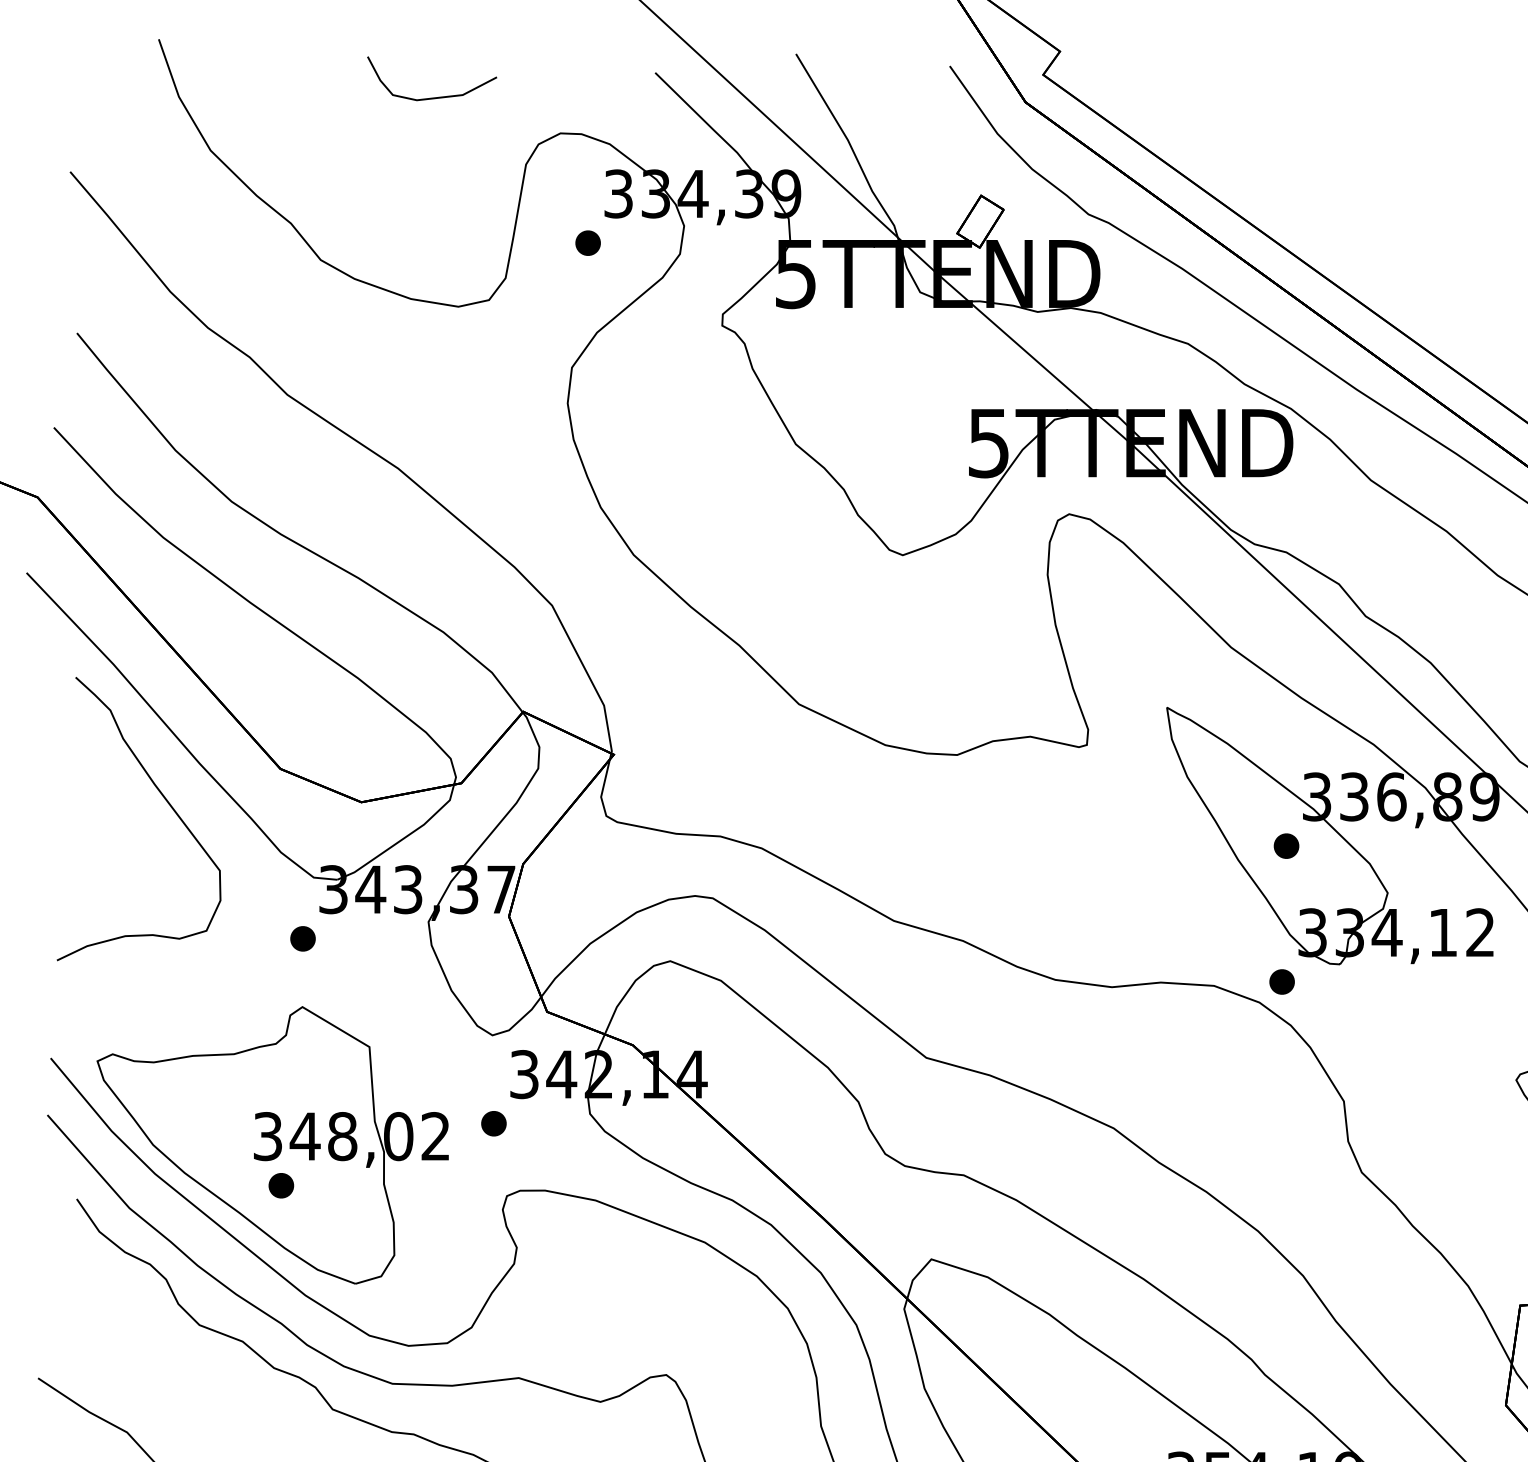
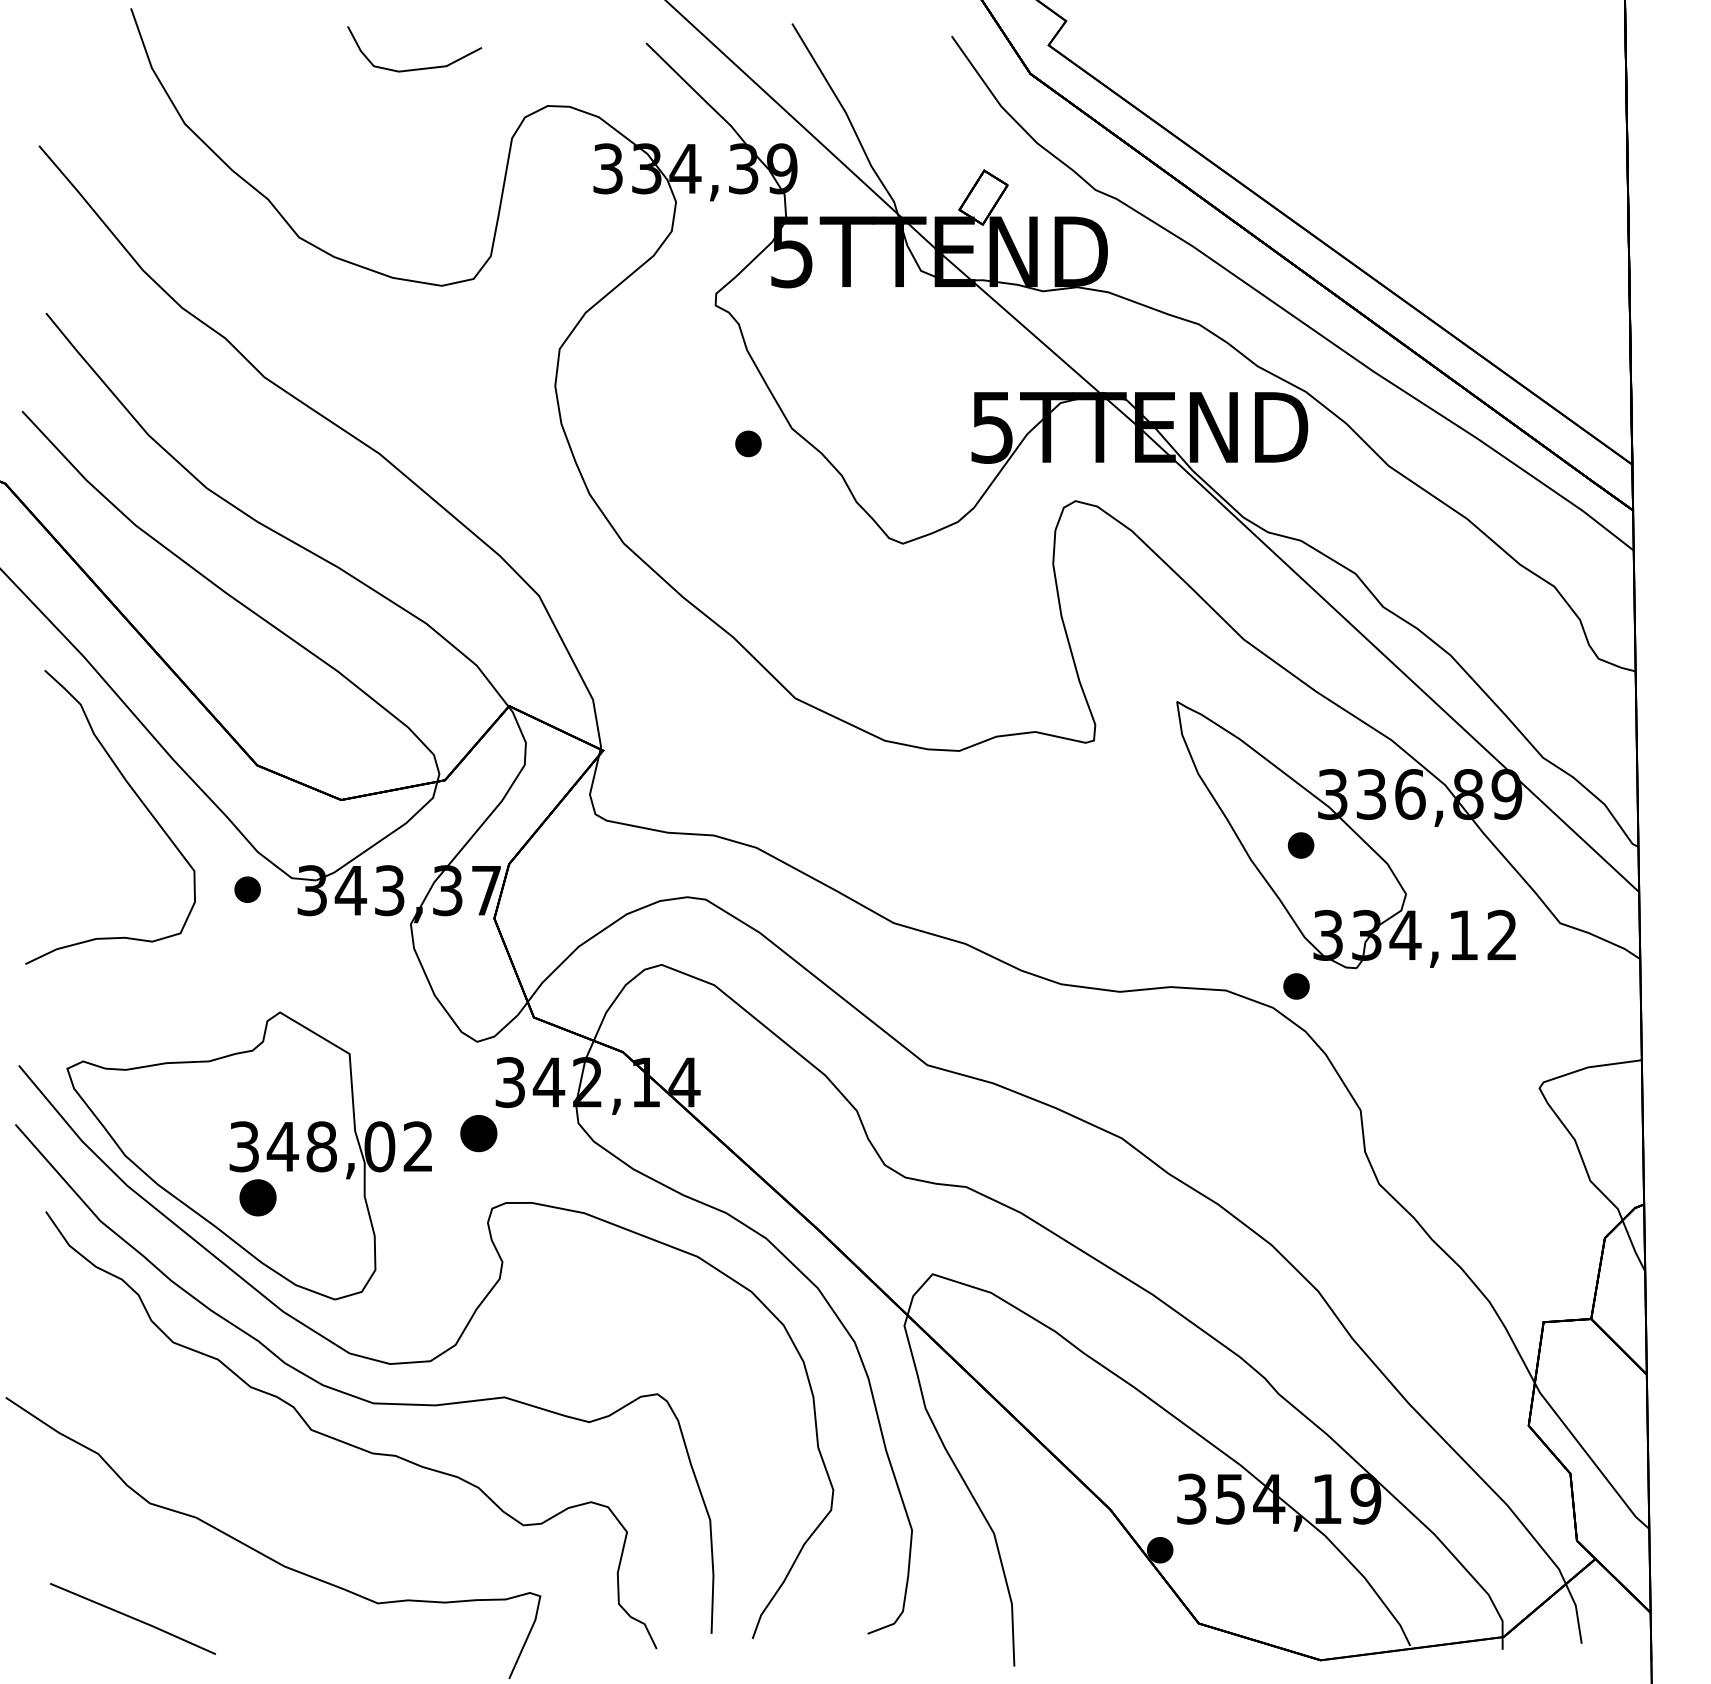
part: (588, 242) -> (748, 443), moved
part: (302, 938) -> (247, 889), moved
part: (493, 1123) -> (478, 1133), size x1.4
part: (281, 1185) -> (258, 1197), size x1.4

